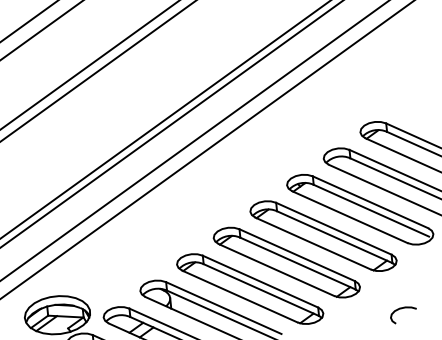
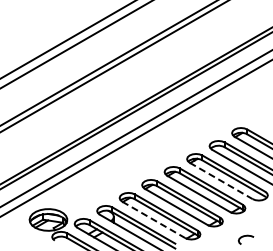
line: (350, 218) -> (221, 181), solid -> dashed
line: (241, 297) -> (154, 220), solid -> dashed

